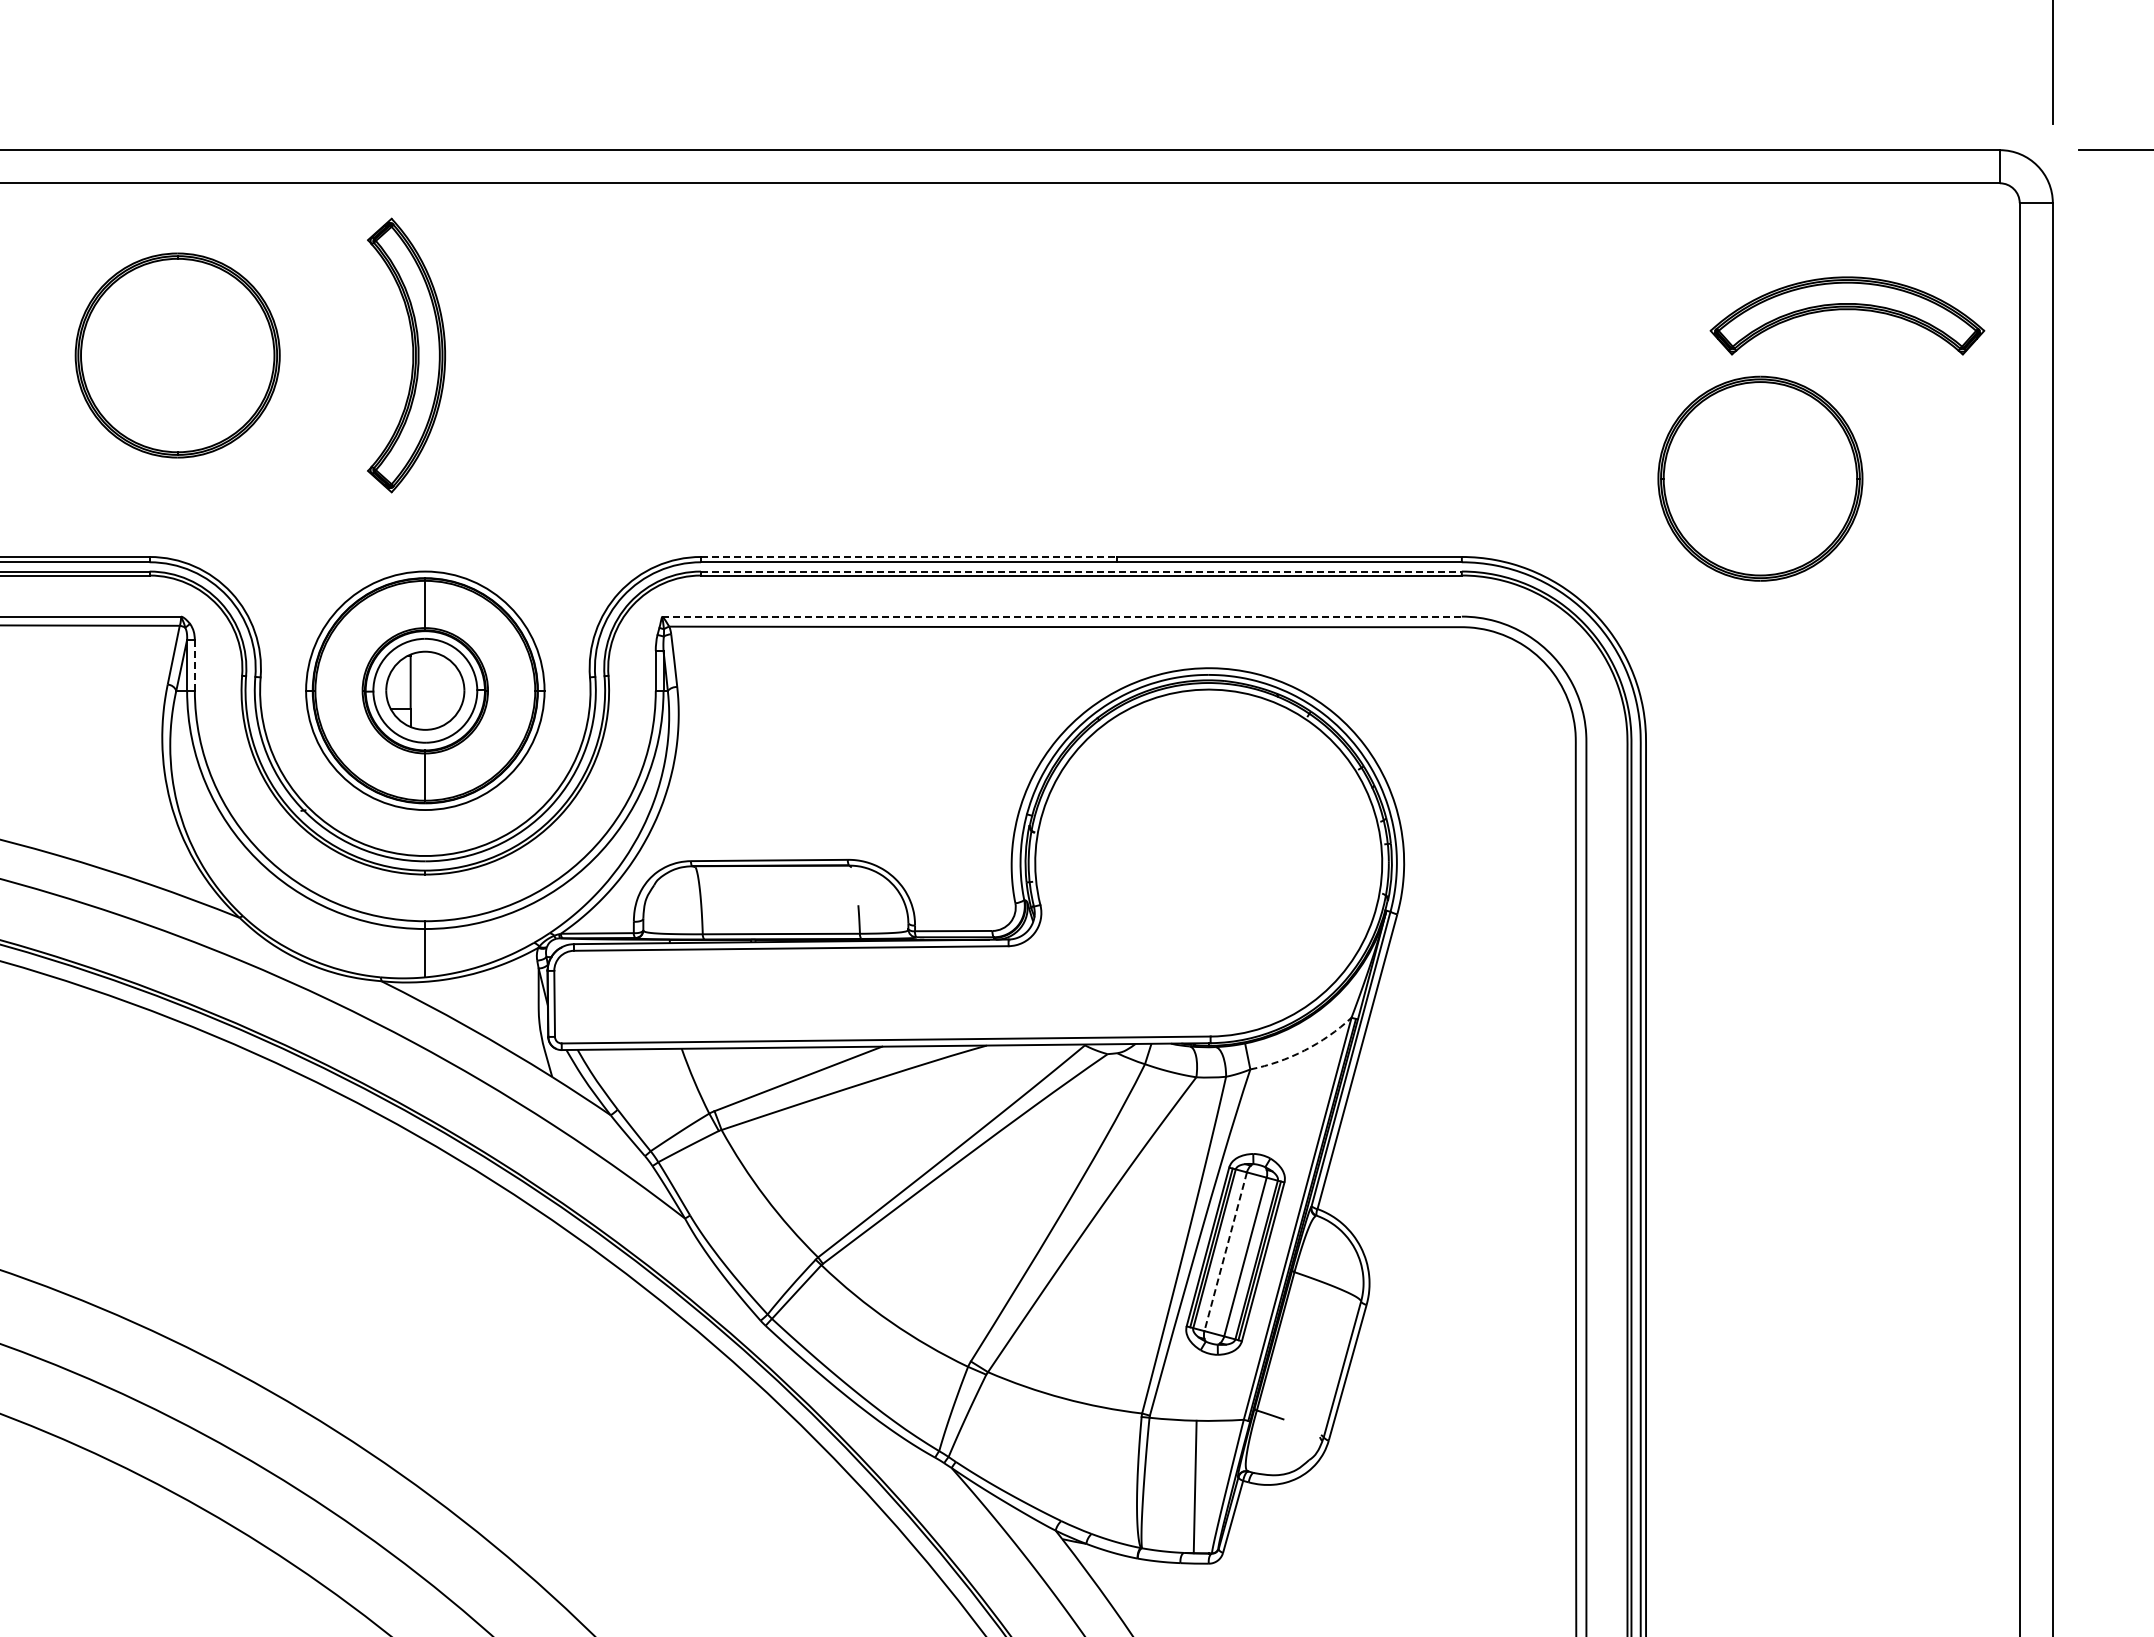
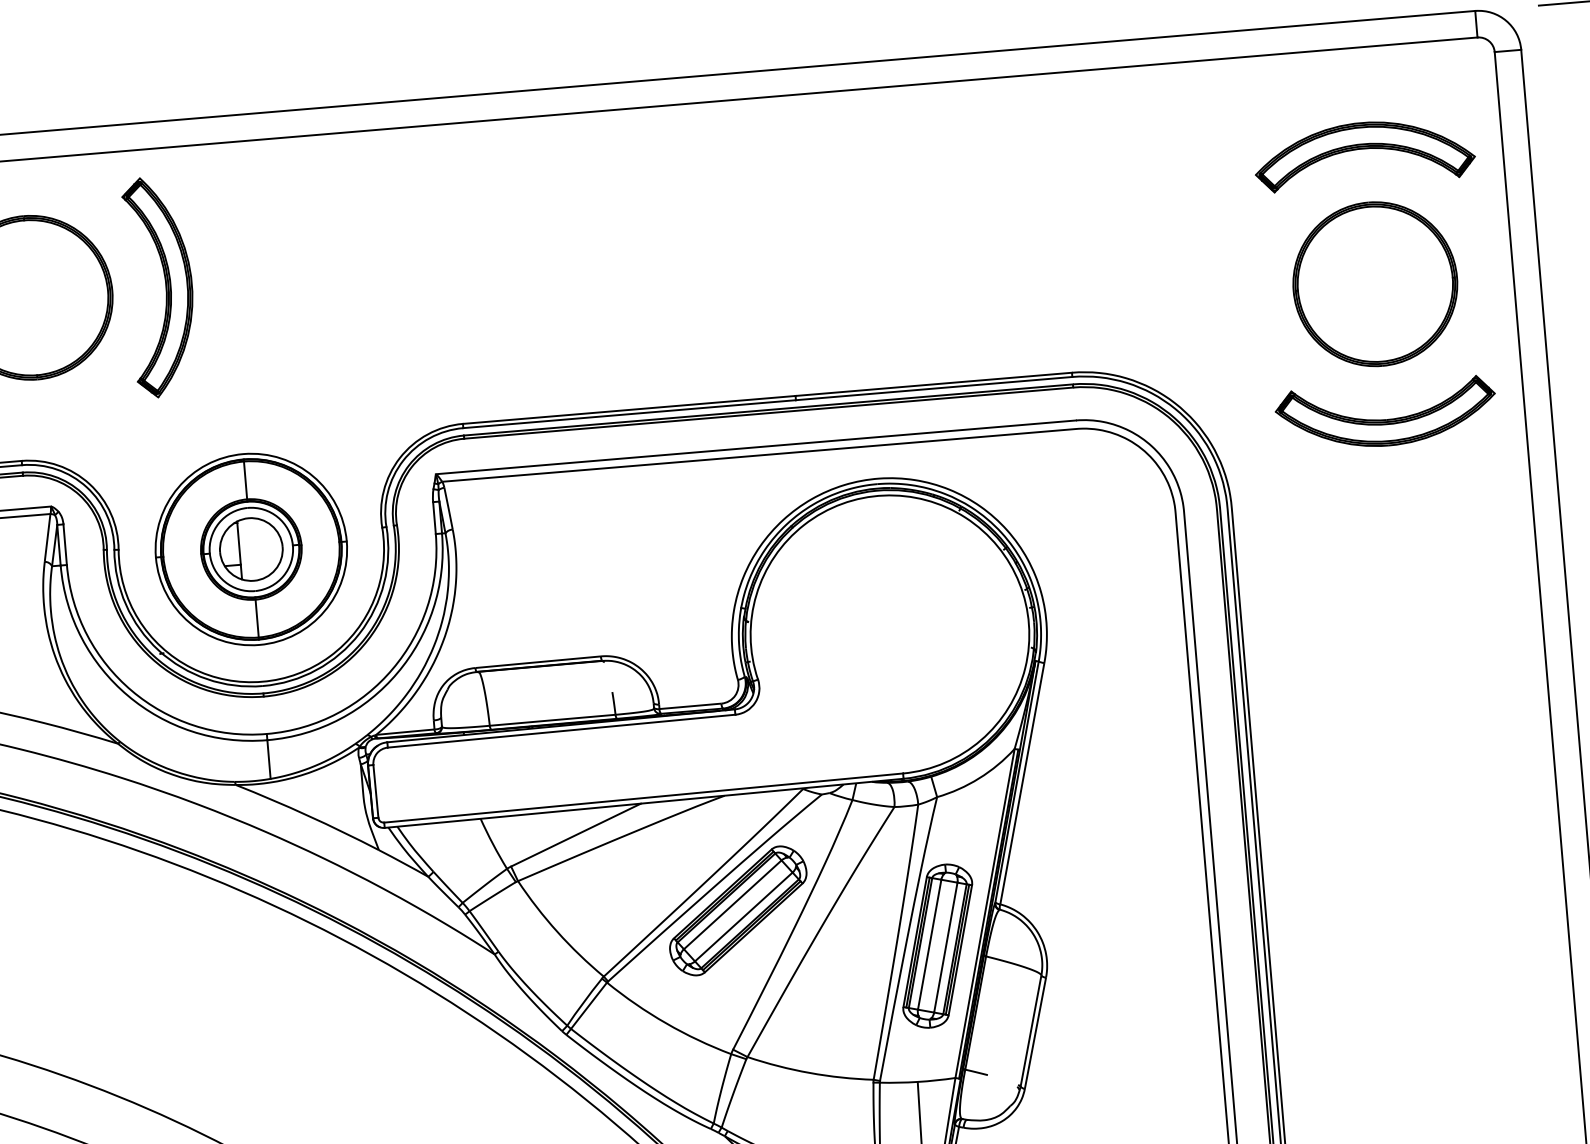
part: (406, 355) -> (160, 286), moved
part: (1760, 478) -> (1375, 284), moved
line: (908, 556) -> (629, 409), dashed -> solid
line: (1081, 571) -> (768, 409), dashed -> solid
line: (1061, 616) -> (755, 447), dashed -> solid
part: (1847, 641) -> (1386, 414), added
line: (194, 665) -> (64, 544), dashed -> solid
arc: (1304, 1050) -> (979, 778), dashed -> solid
part: (991, 1189) -> (738, 910), added
line: (1225, 1252) -> (929, 945), dashed -> solid

